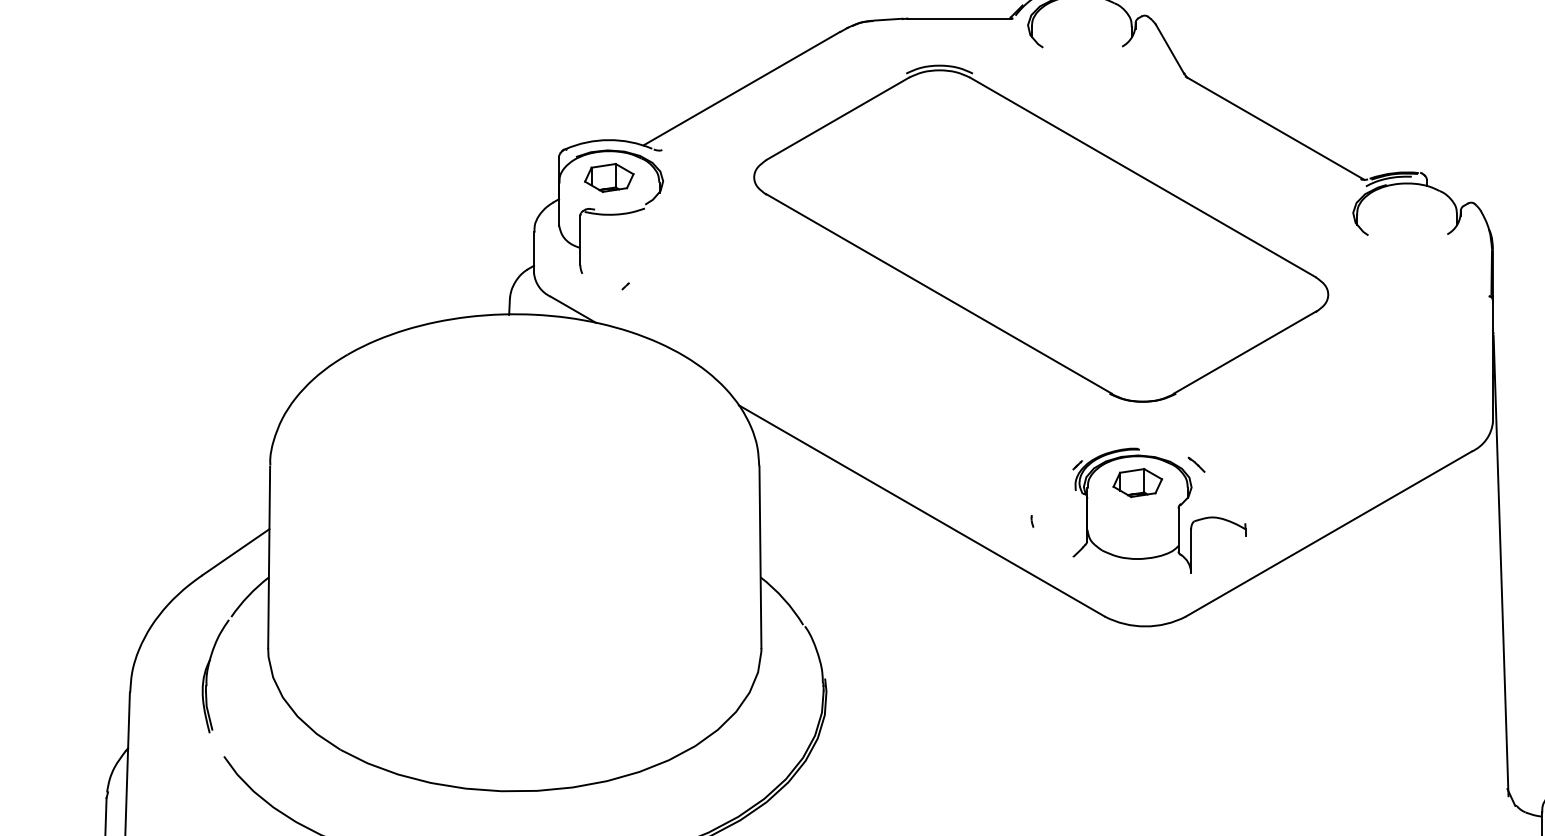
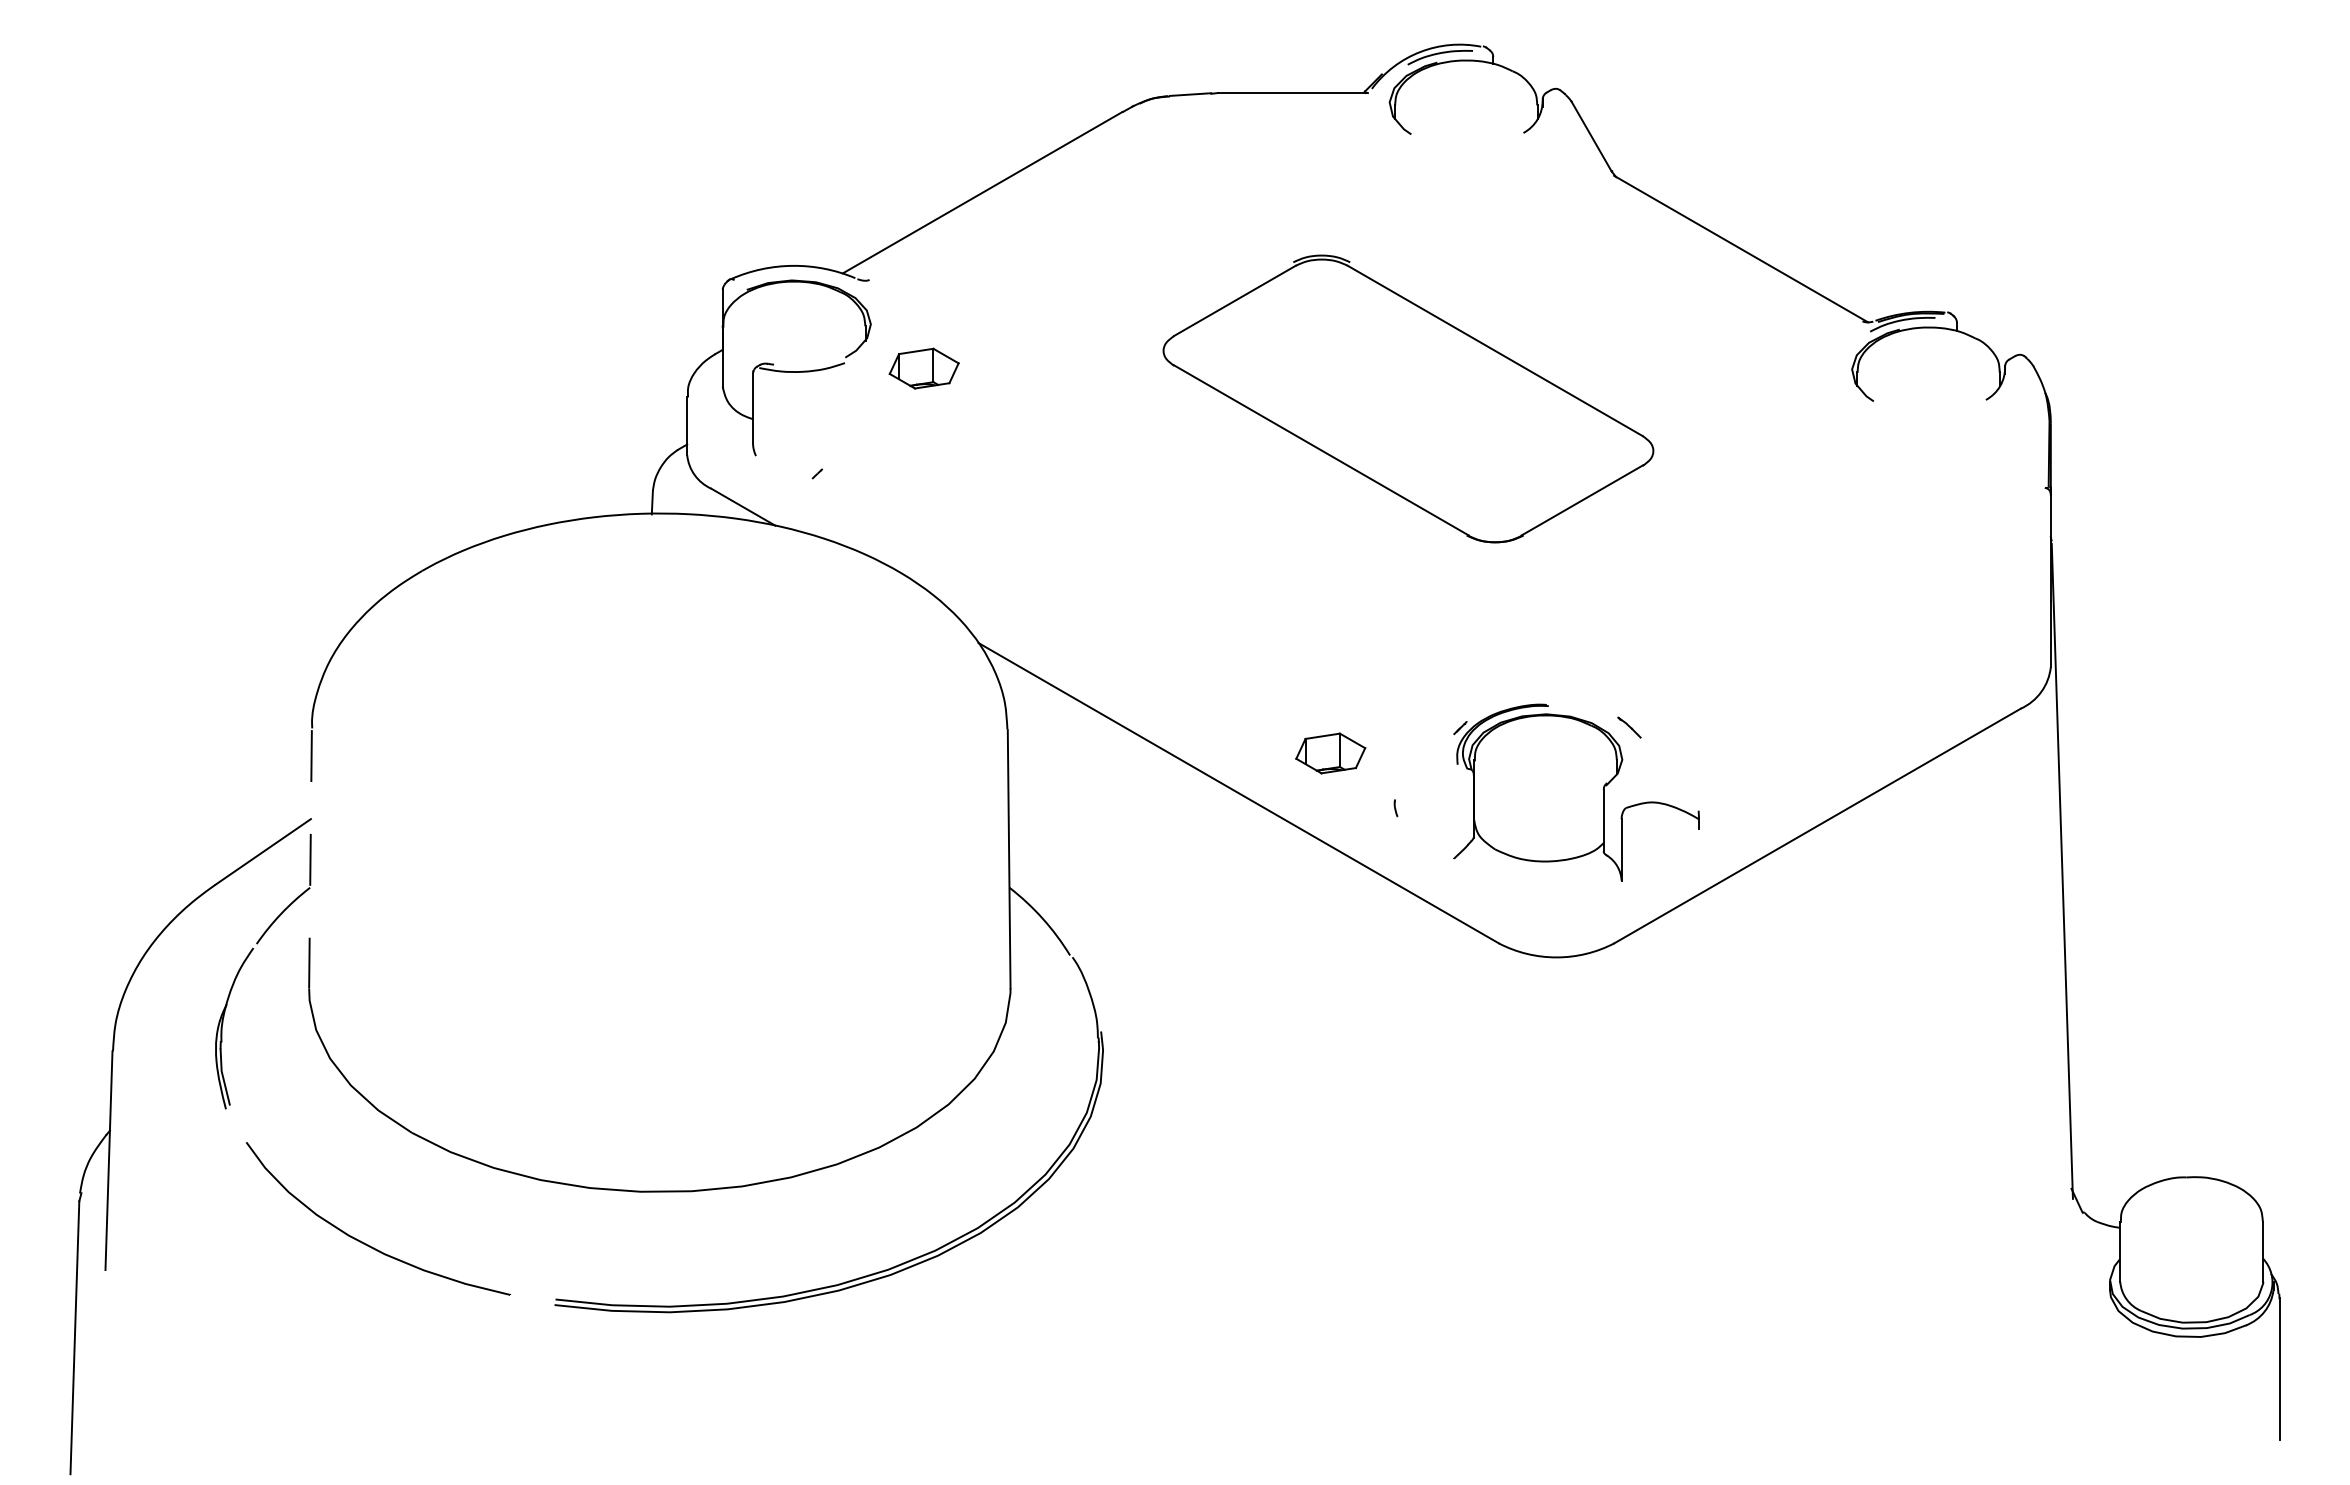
part: (608, 177) -> (923, 368), moved
part: (1041, 233) -> (1408, 398), size x0.6
part: (1137, 483) -> (1330, 753), moved
line: (269, 557) -> (310, 859), solid -> dashed

